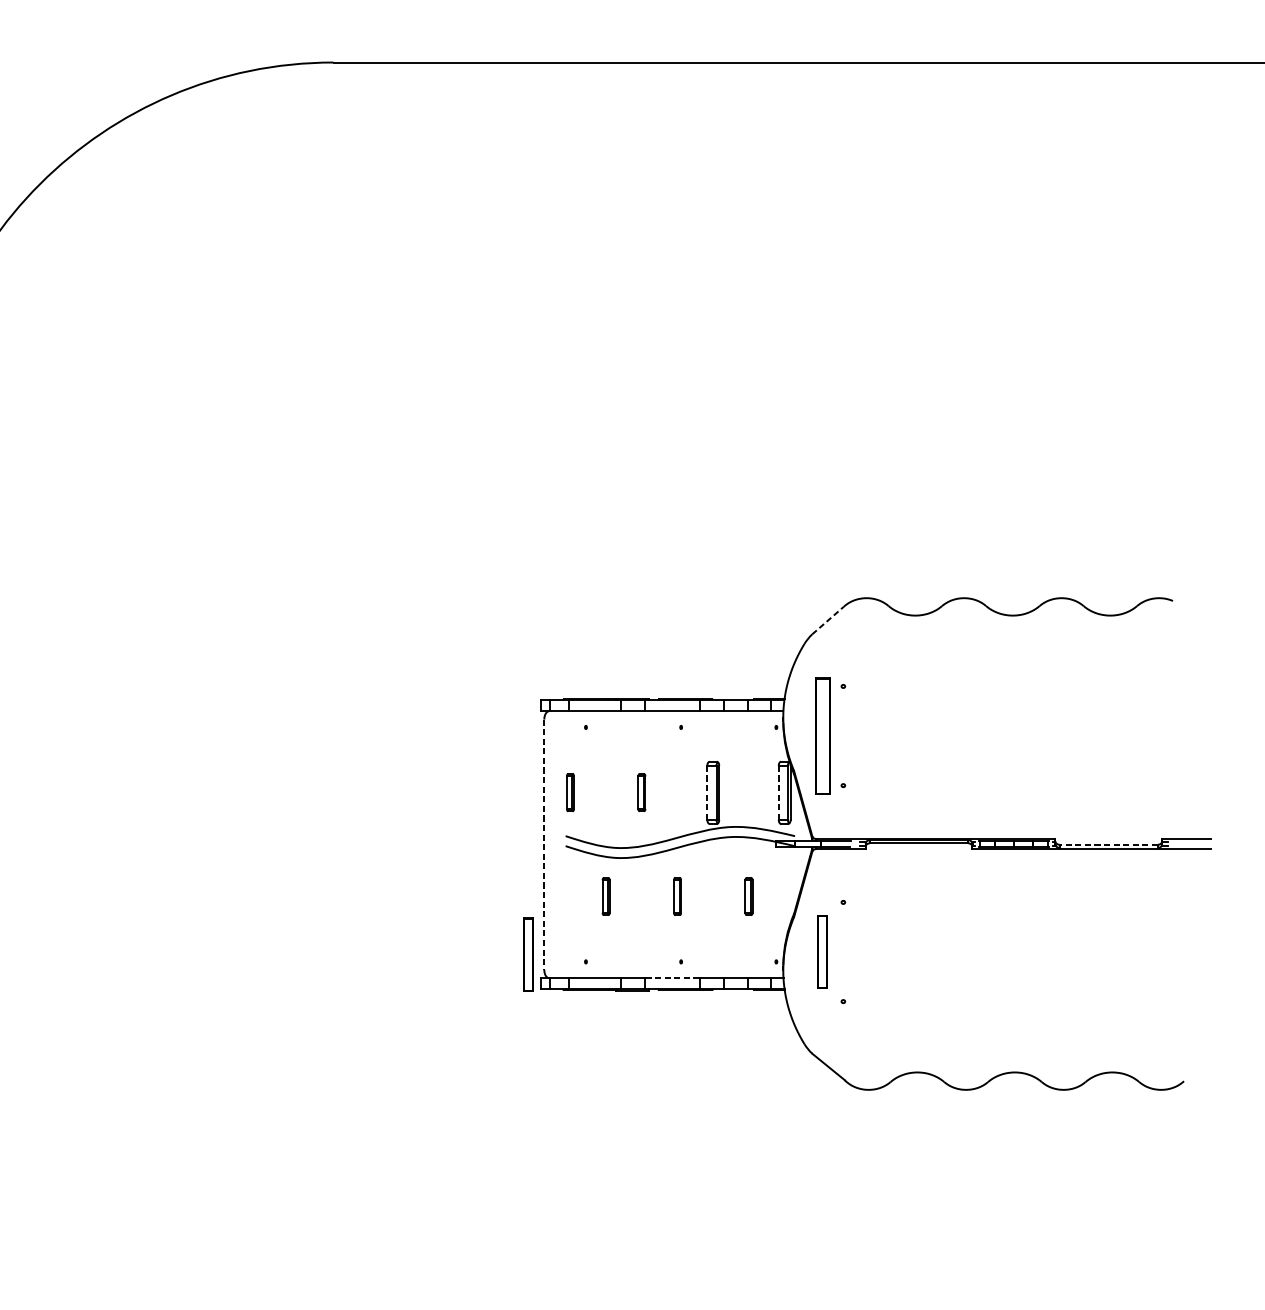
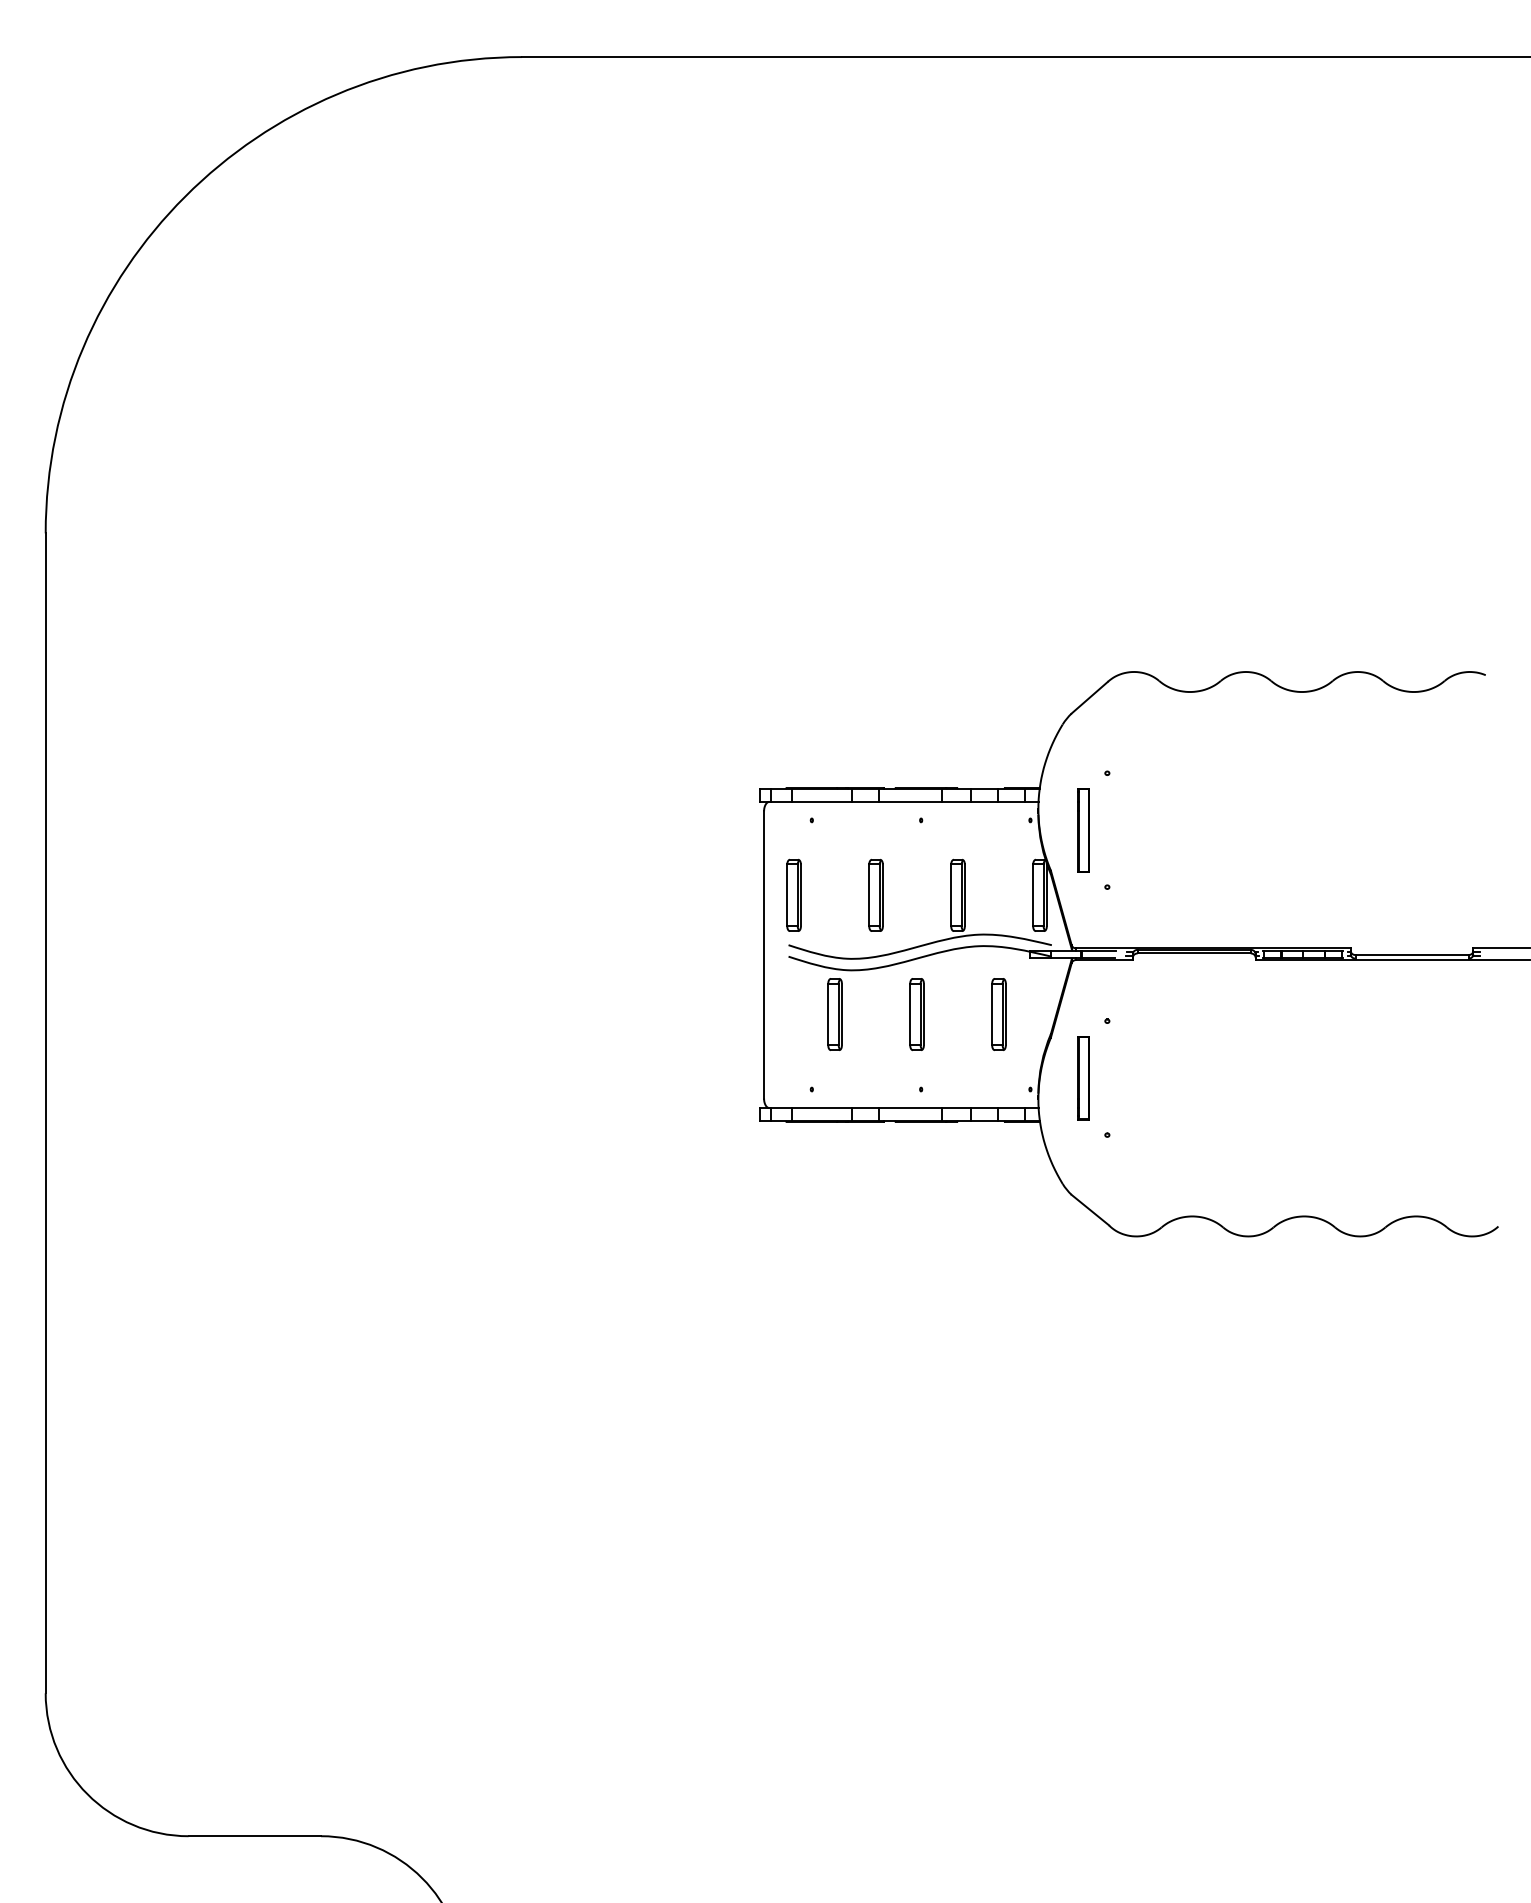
line: (828, 620) -> (1090, 697), dashed -> solid
part: (822, 736) -> (1083, 830), size x0.62
part: (569, 792) -> (793, 894), size x1.67
part: (641, 792) -> (875, 894), size x1.67
line: (707, 792) -> (951, 895), dashed -> solid
line: (779, 792) -> (1033, 895), dashed -> solid
line: (544, 844) -> (764, 954), dashed -> solid
line: (1109, 845) -> (1412, 955), dashed -> solid
part: (605, 896) -> (834, 1014), size x1.67
part: (677, 896) -> (916, 1014), size x1.67
part: (748, 896) -> (998, 1014), size x1.67
part: (528, 954) -> (745, 1081), removed
line: (671, 978) -> (910, 1108), dashed -> solid

